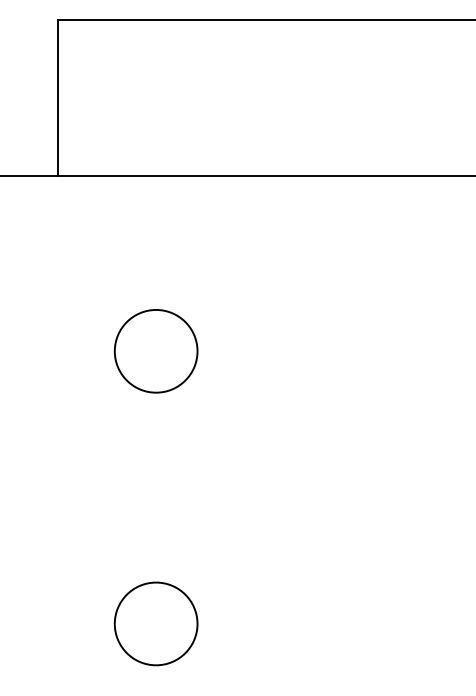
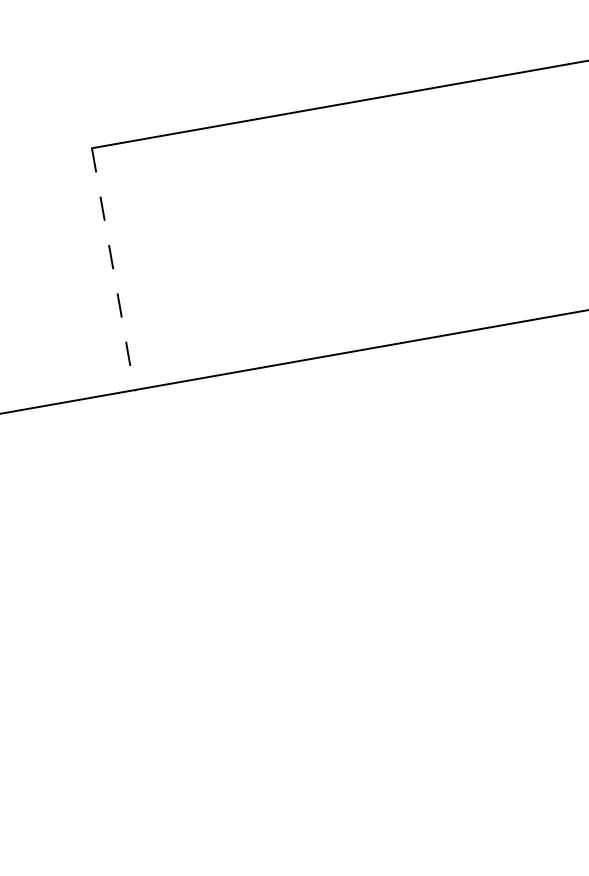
line: (58, 98) -> (113, 269), solid -> dashed
circle: (155, 351) -> (333, 635), removed

